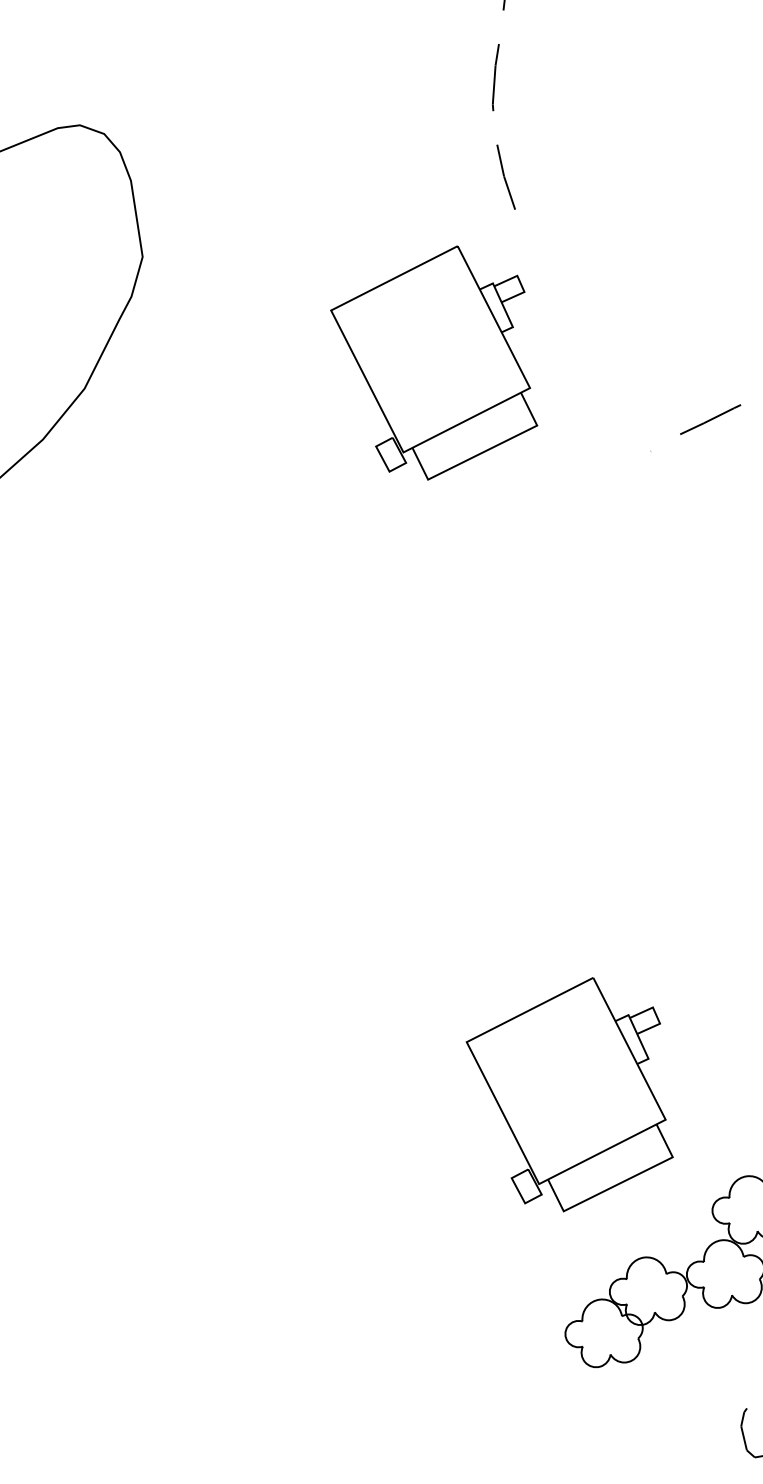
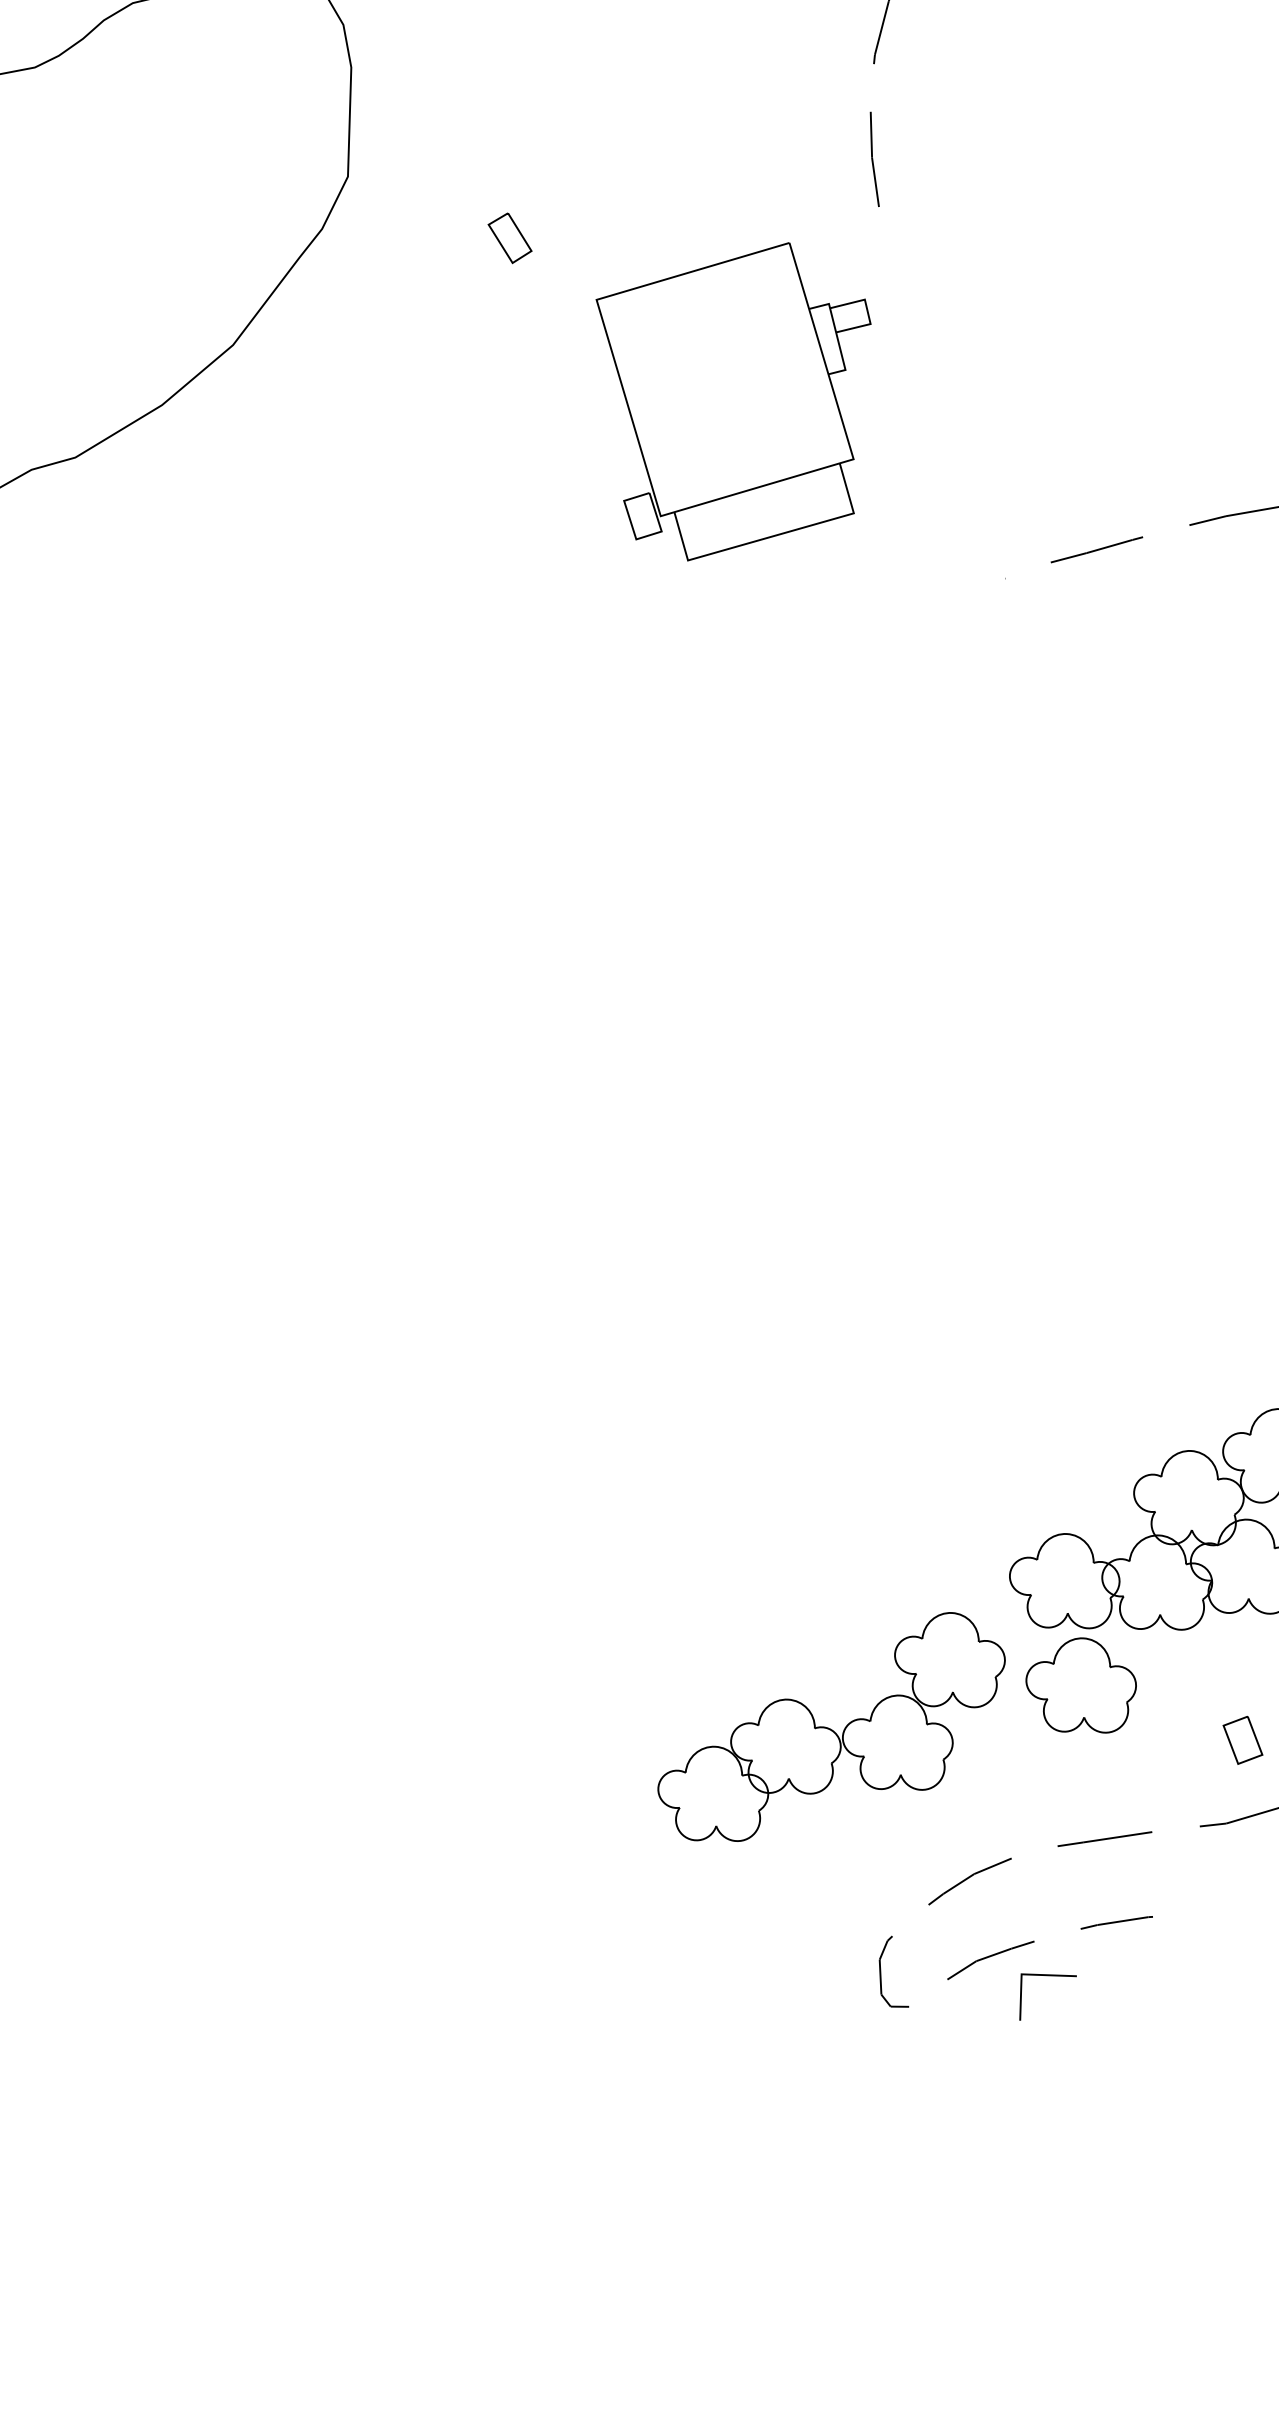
part: (262, 279) -> (509, 238), added
part: (574, 1095) -> (733, 1455), removed

